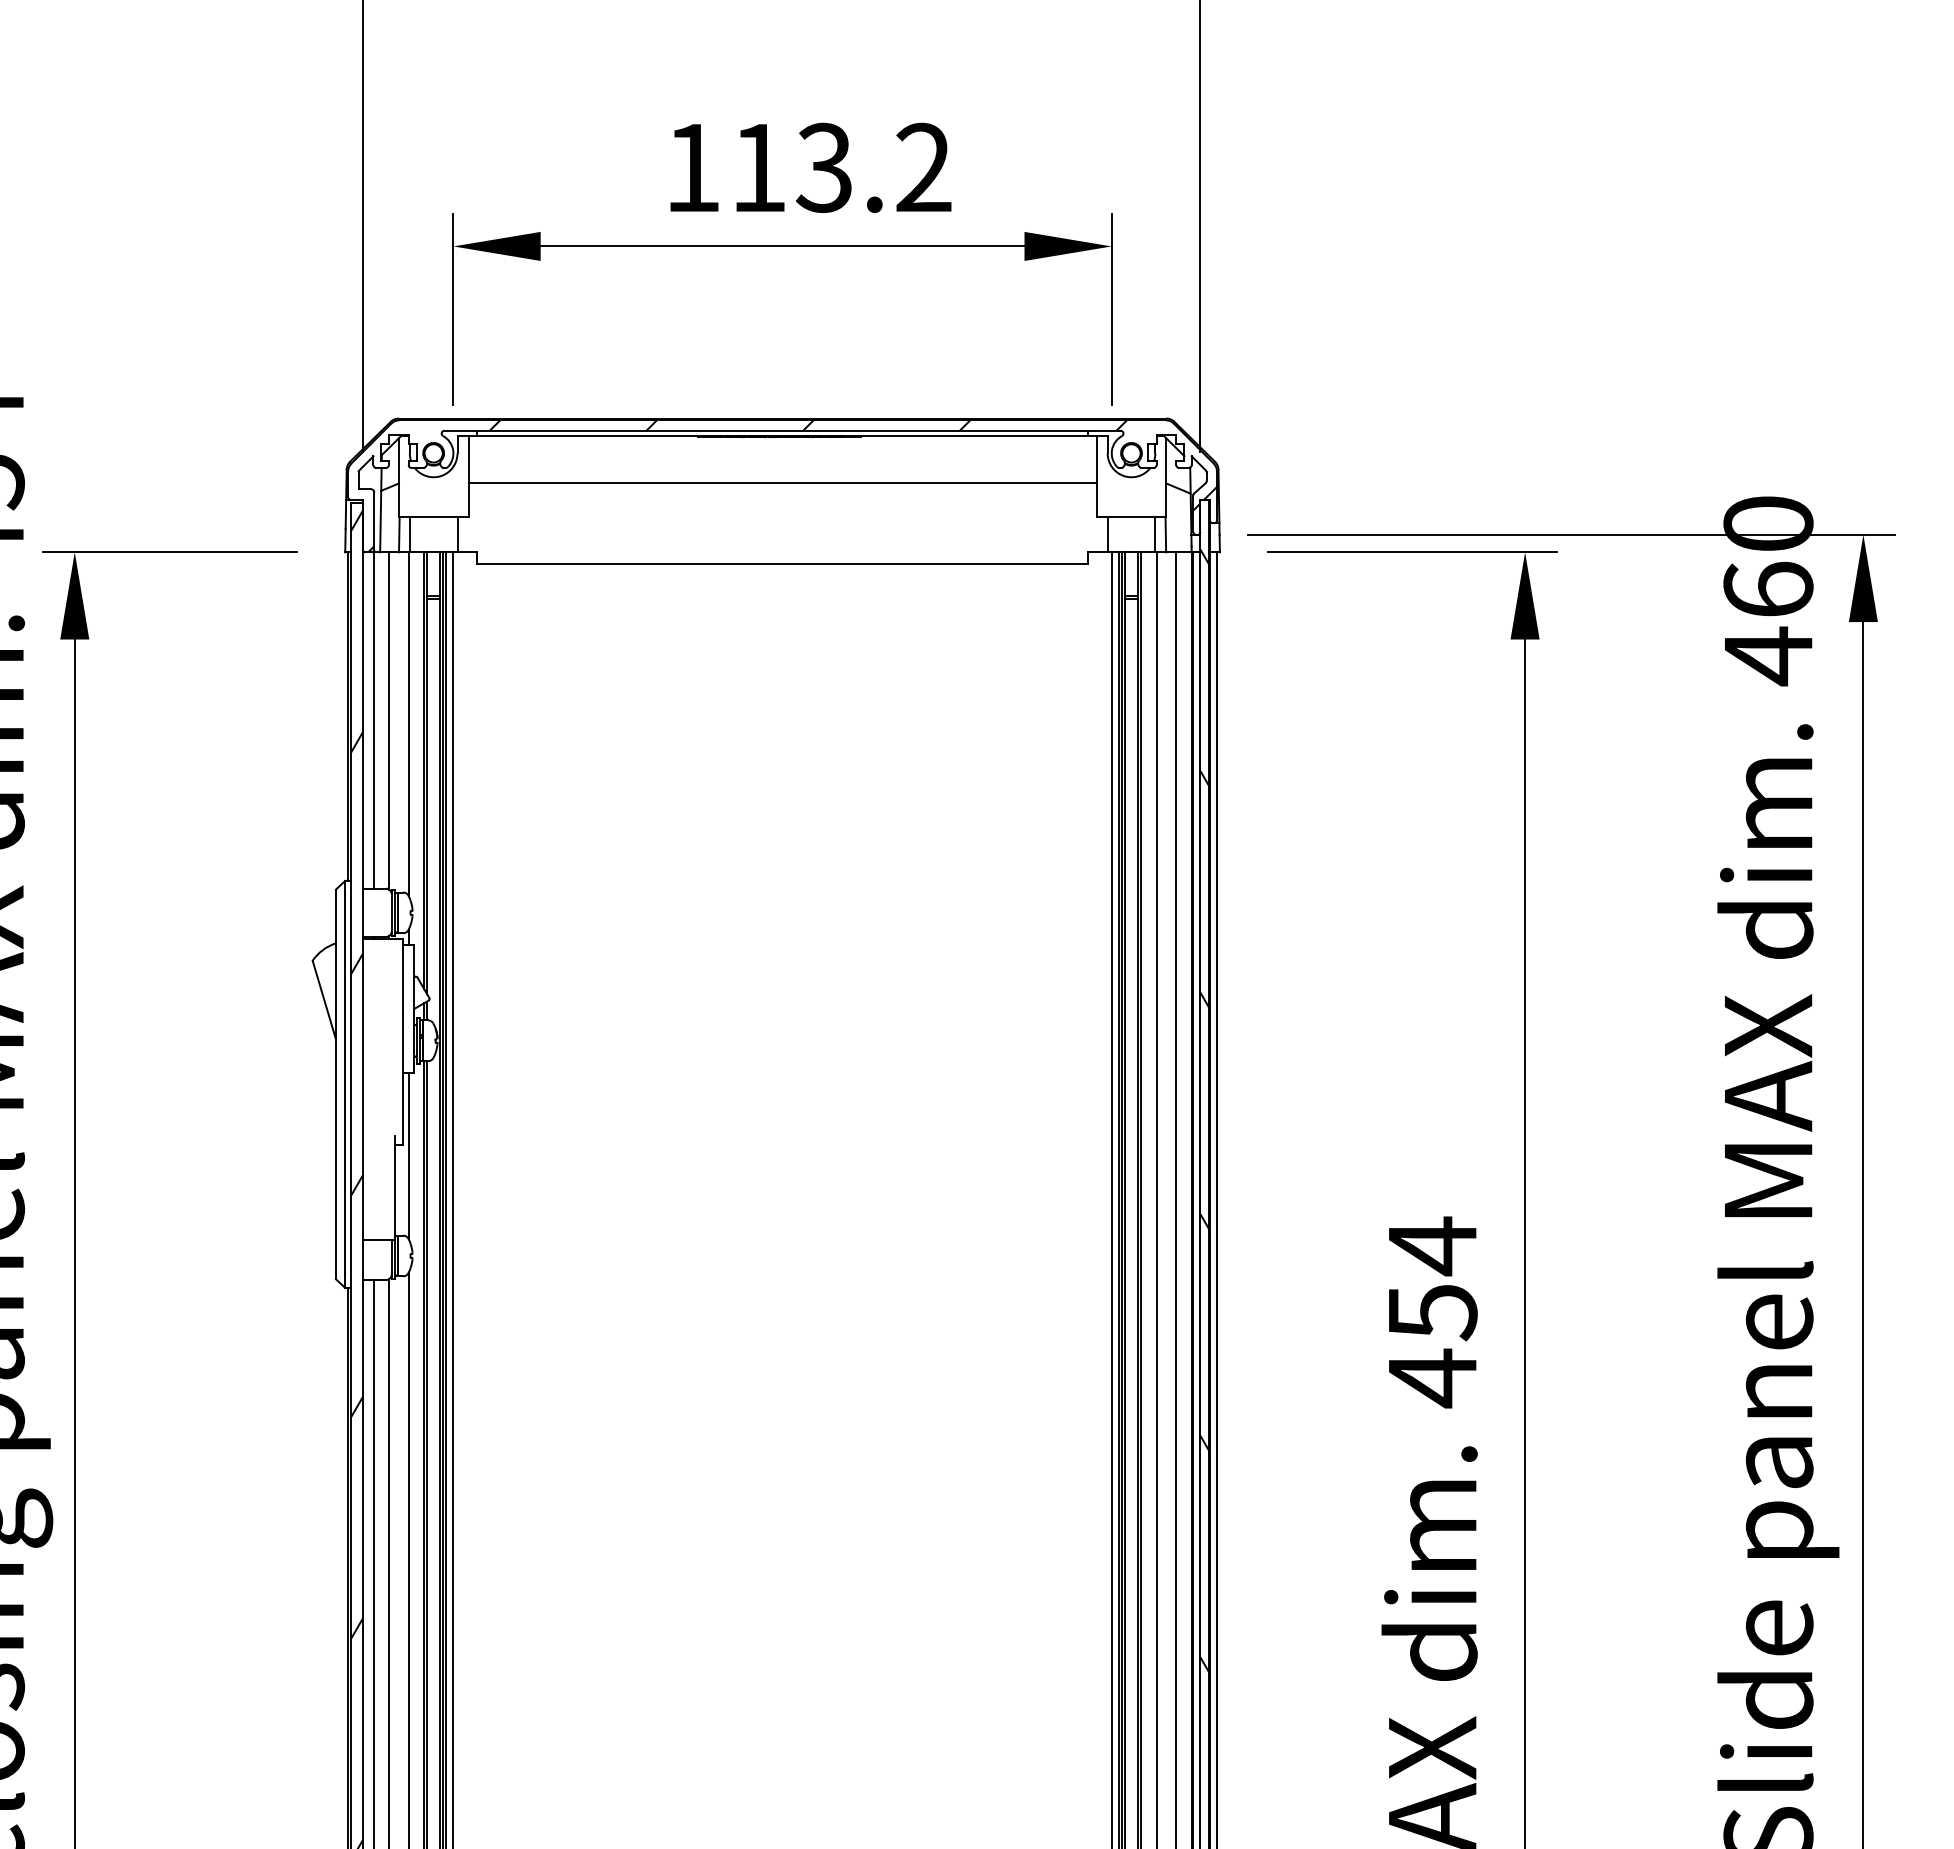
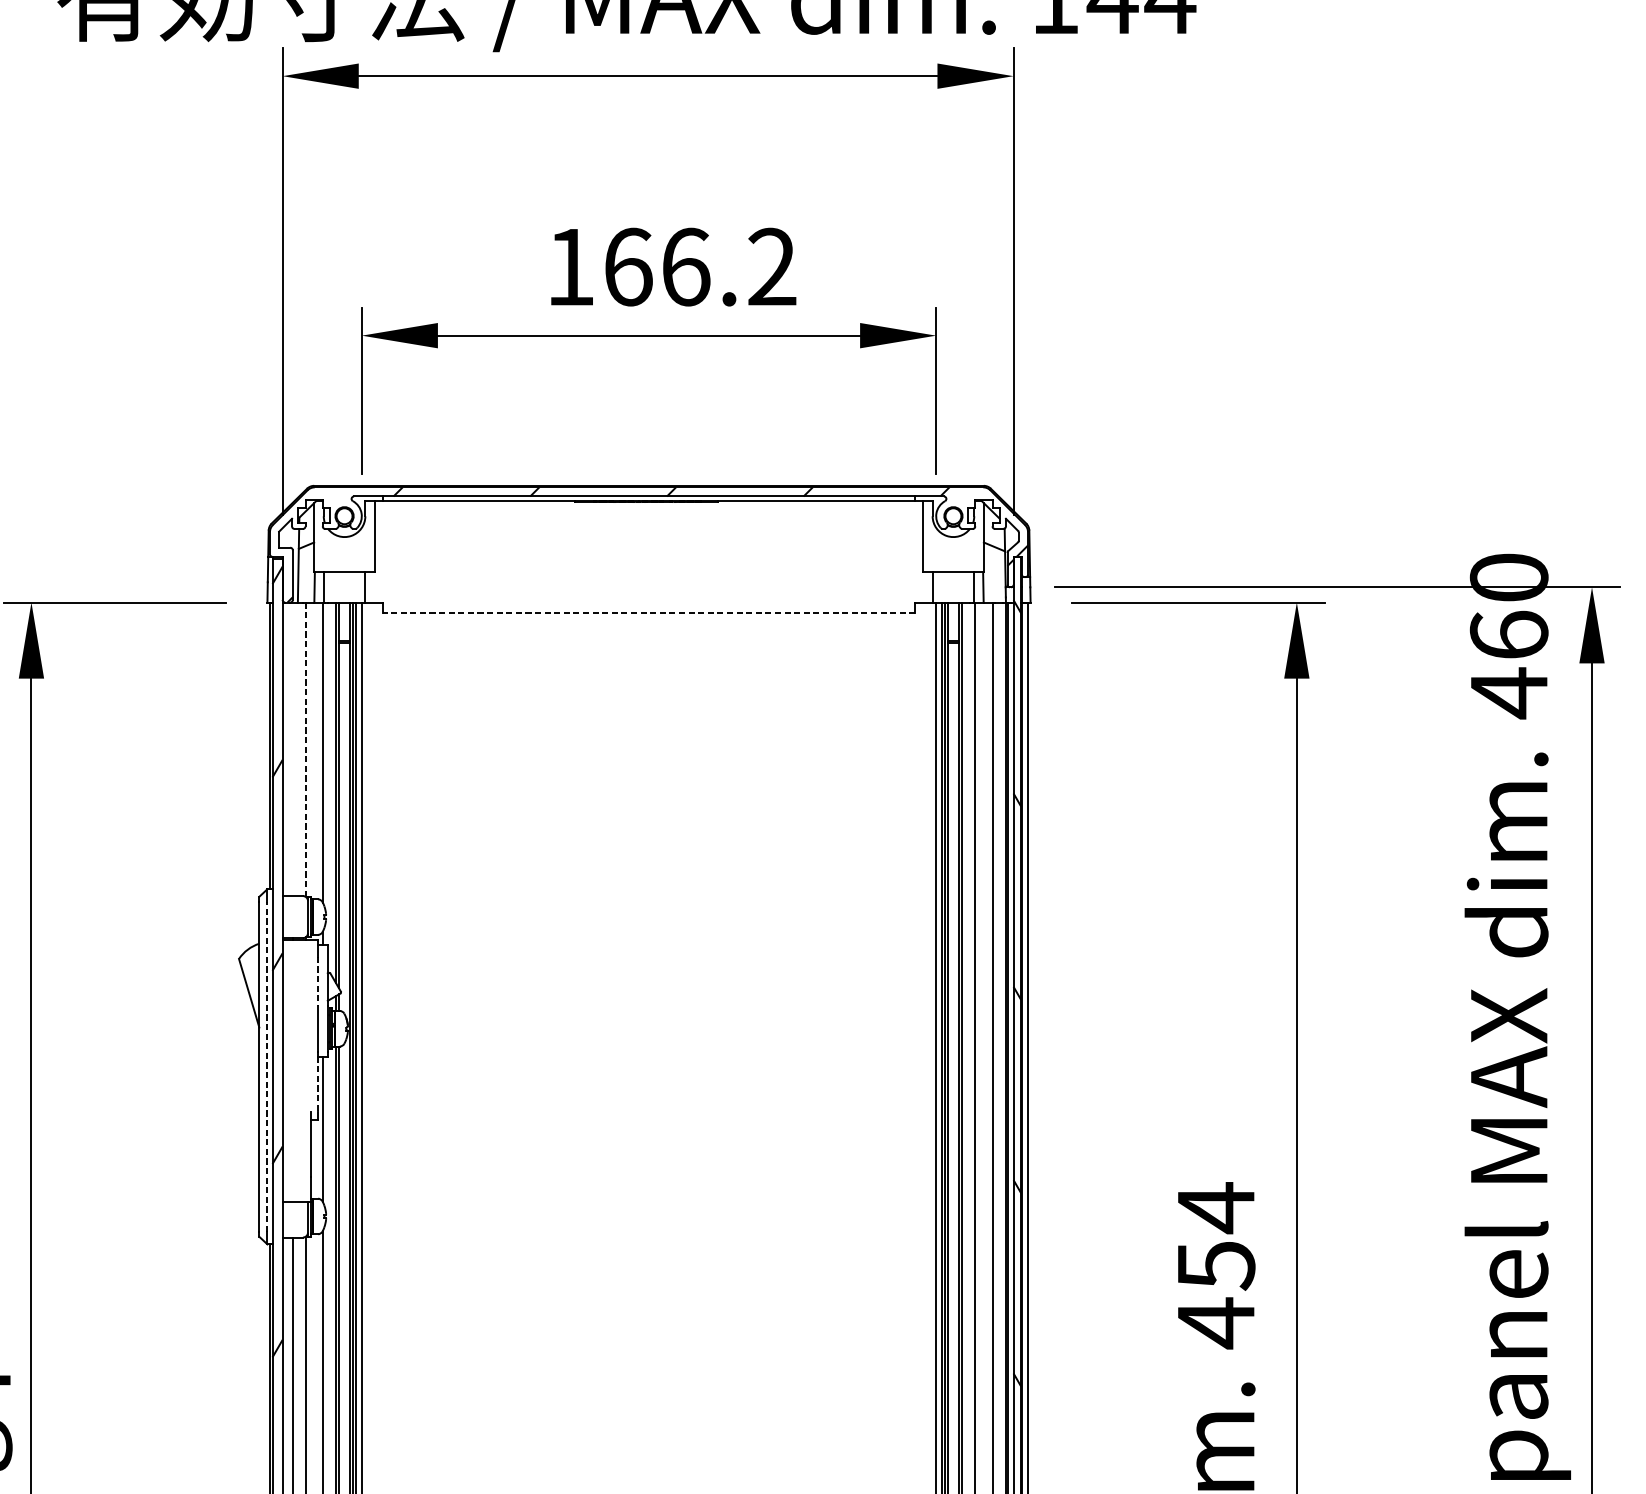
text: (792, 167) -> (657, 266), 113.2 -> 166.2
line: (782, 482) -> (648, 541), removed
line: (782, 563) -> (648, 612), solid -> dashed
line: (374, 720) -> (292, 749), removed
line: (388, 720) -> (305, 749), solid -> dashed
line: (402, 986) -> (317, 981), solid -> dashed
line: (345, 1083) -> (267, 1066), solid -> dashed
line: (402, 1104) -> (317, 1084), solid -> dashed

